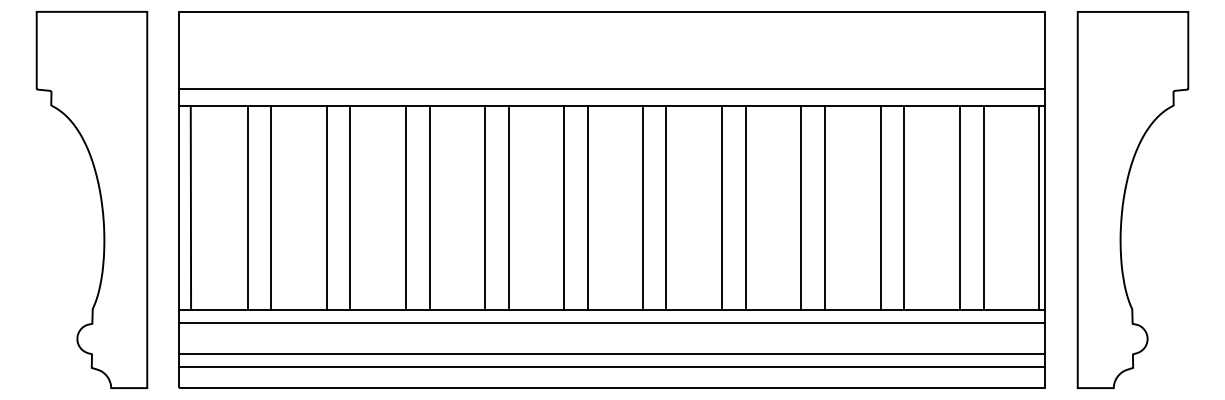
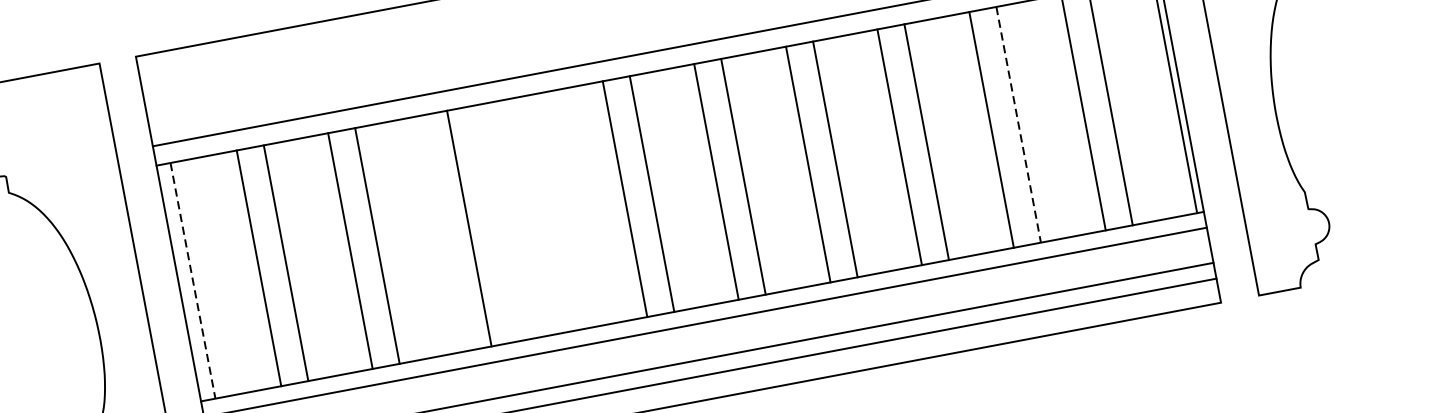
line: (190, 207) -> (192, 280), solid -> dashed
line: (406, 207) -> (442, 233), removed
line: (485, 207) -> (533, 215), removed
line: (508, 207) -> (560, 210), removed
line: (904, 207) -> (1018, 124), solid -> dashed

